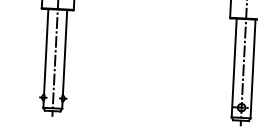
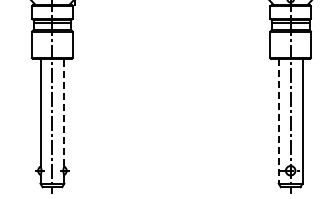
line: (65, 52) -> (64, 112), solid -> dashed
line: (233, 68) -> (278, 121), solid -> dashed

